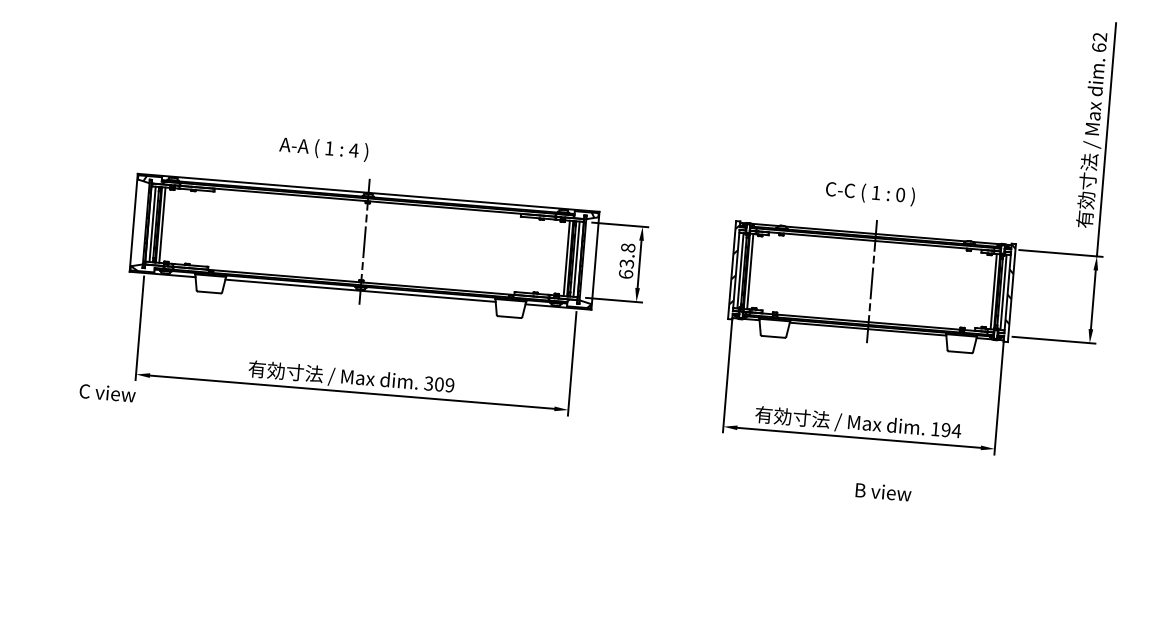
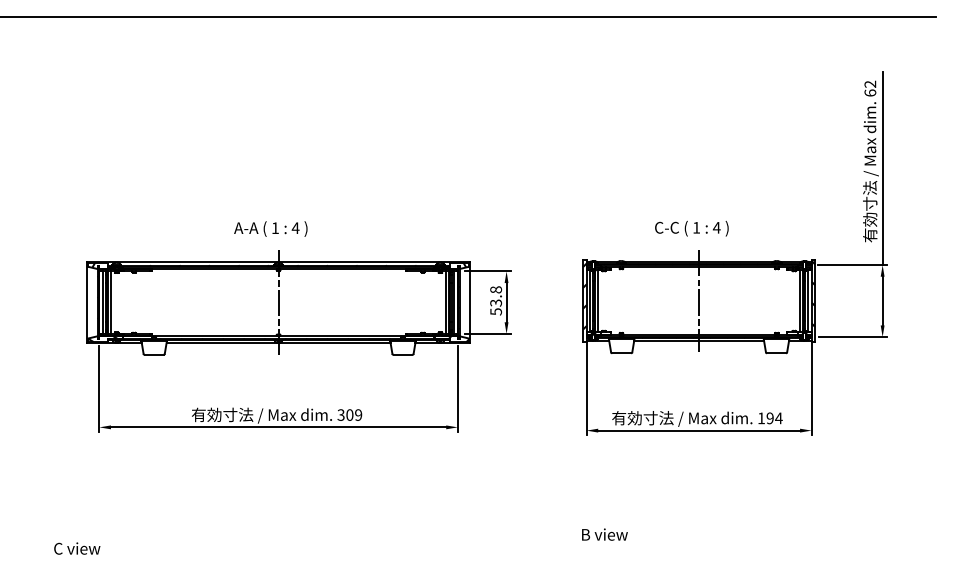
text: (323, 148) -> (270, 228), moved
text: (900, 194) -> (716, 227), 0 -> 4
text: (625, 273) -> (495, 311), 63.8 -> 53.8
text: (107, 392) -> (77, 548), moved
text: (883, 491) -> (604, 534), moved

